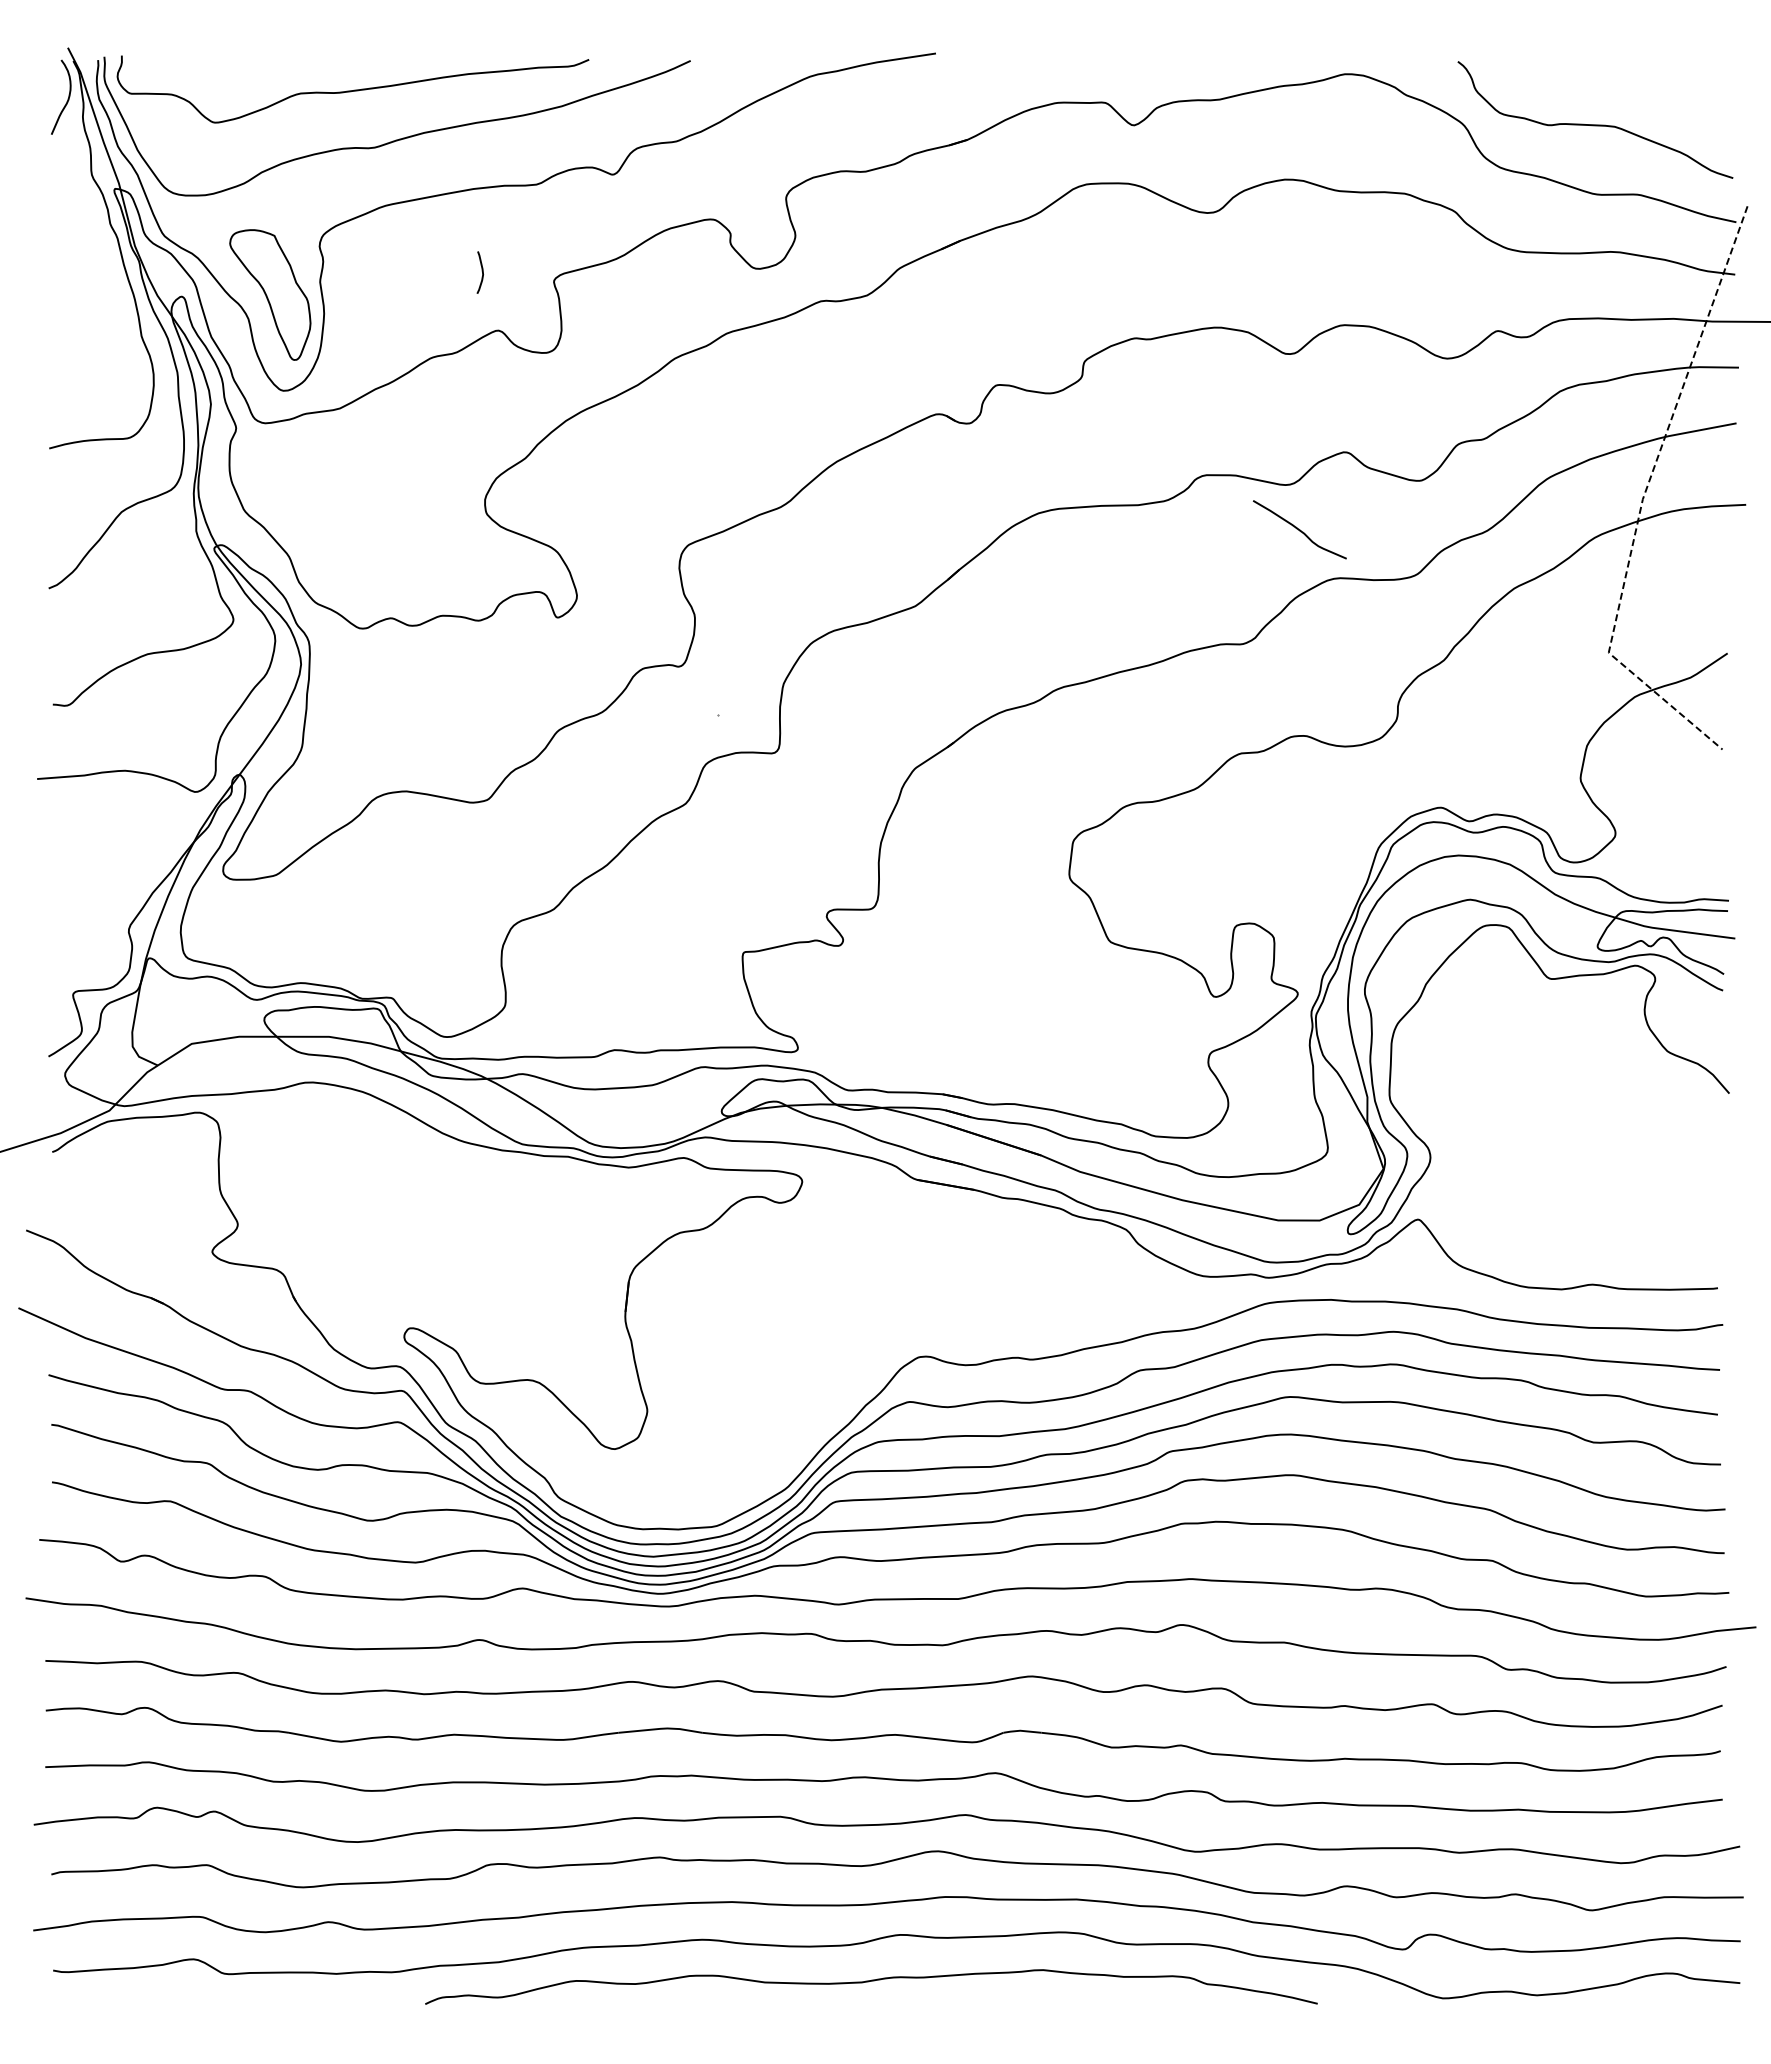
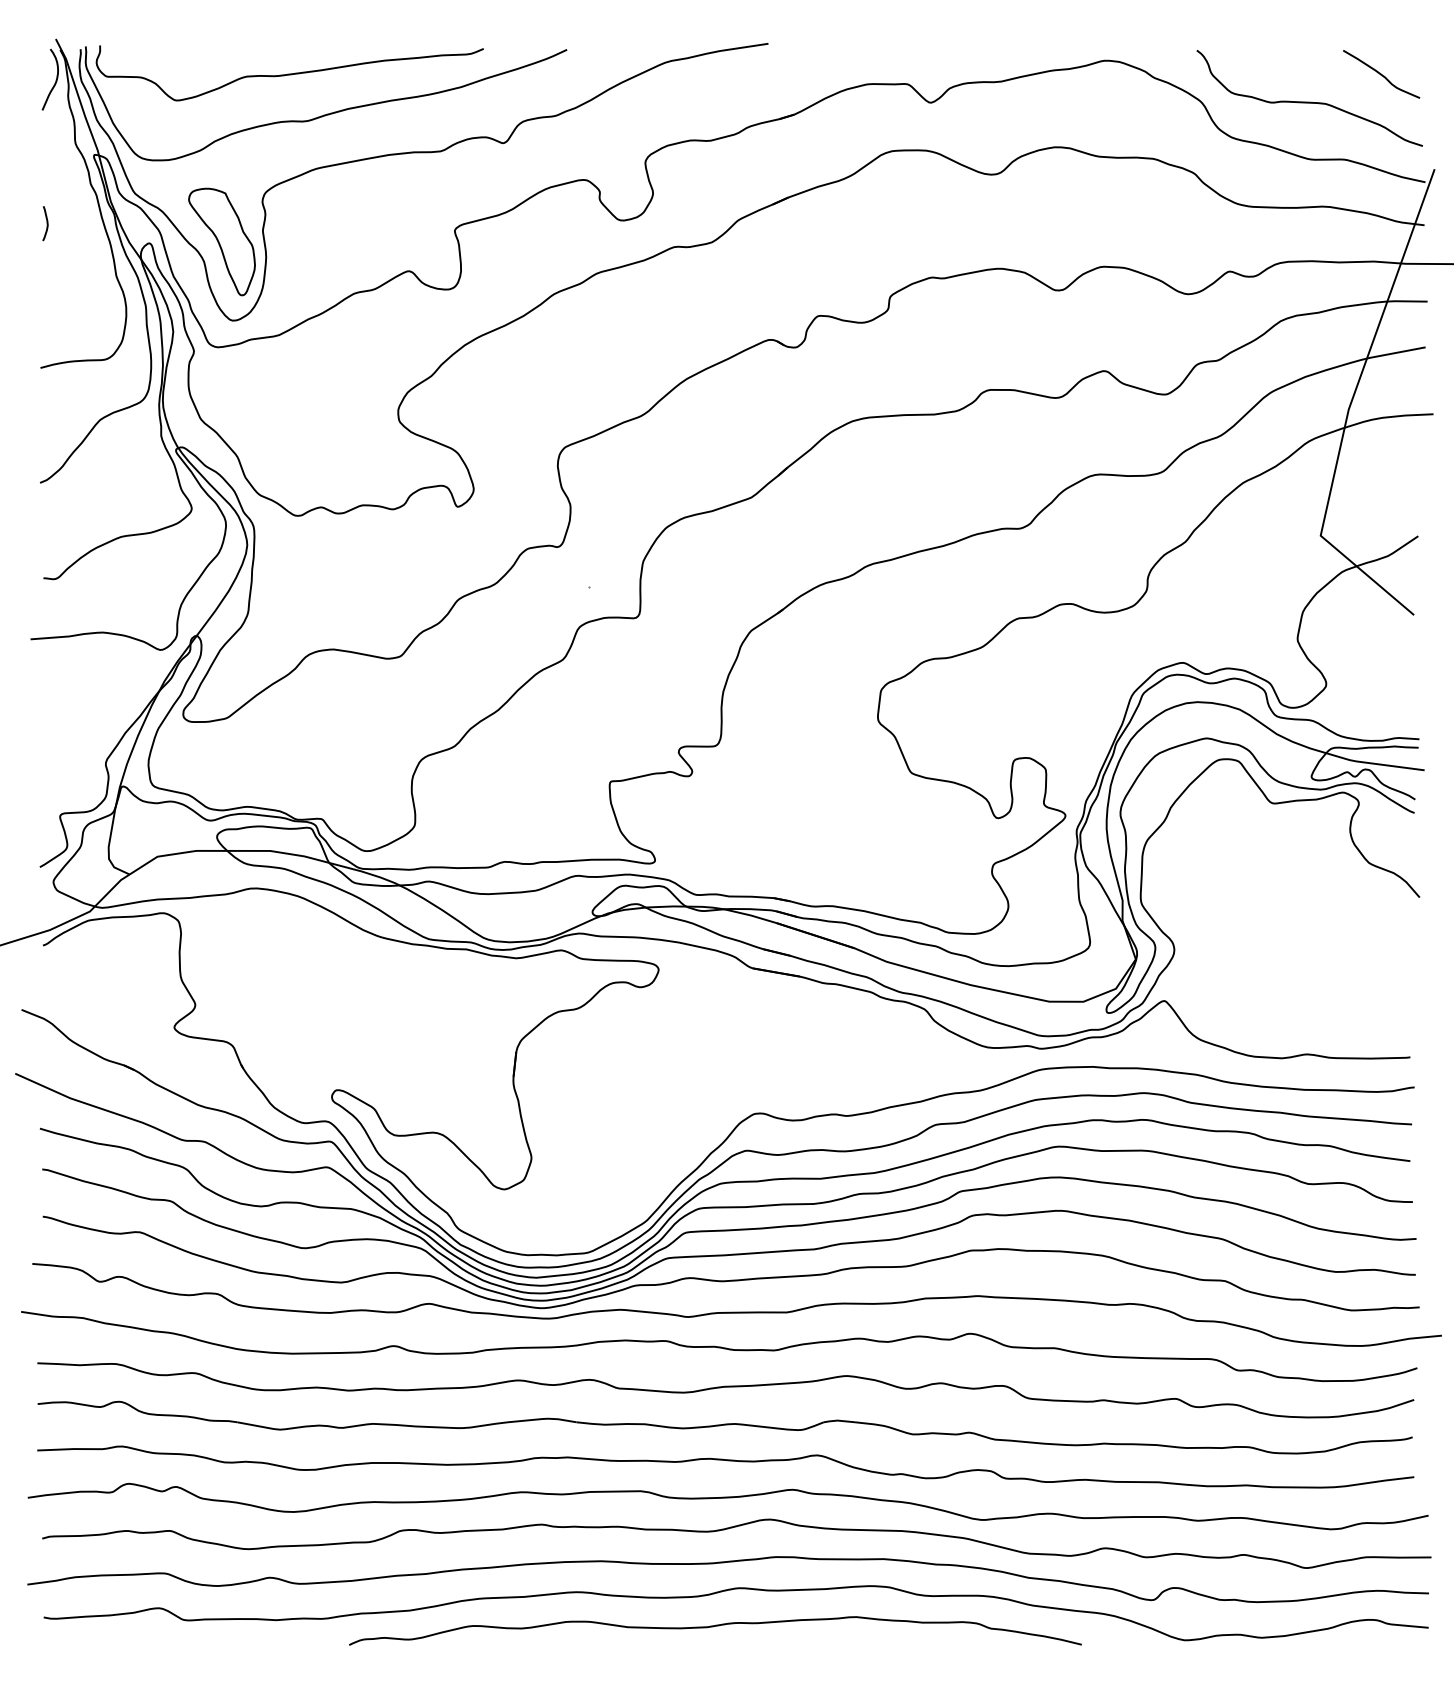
curve: (481, 271) -> (46, 222), moved
line: (1643, 498) -> (1349, 409), dashed -> solid
curve: (1299, 529) -> (1381, 74), moved

